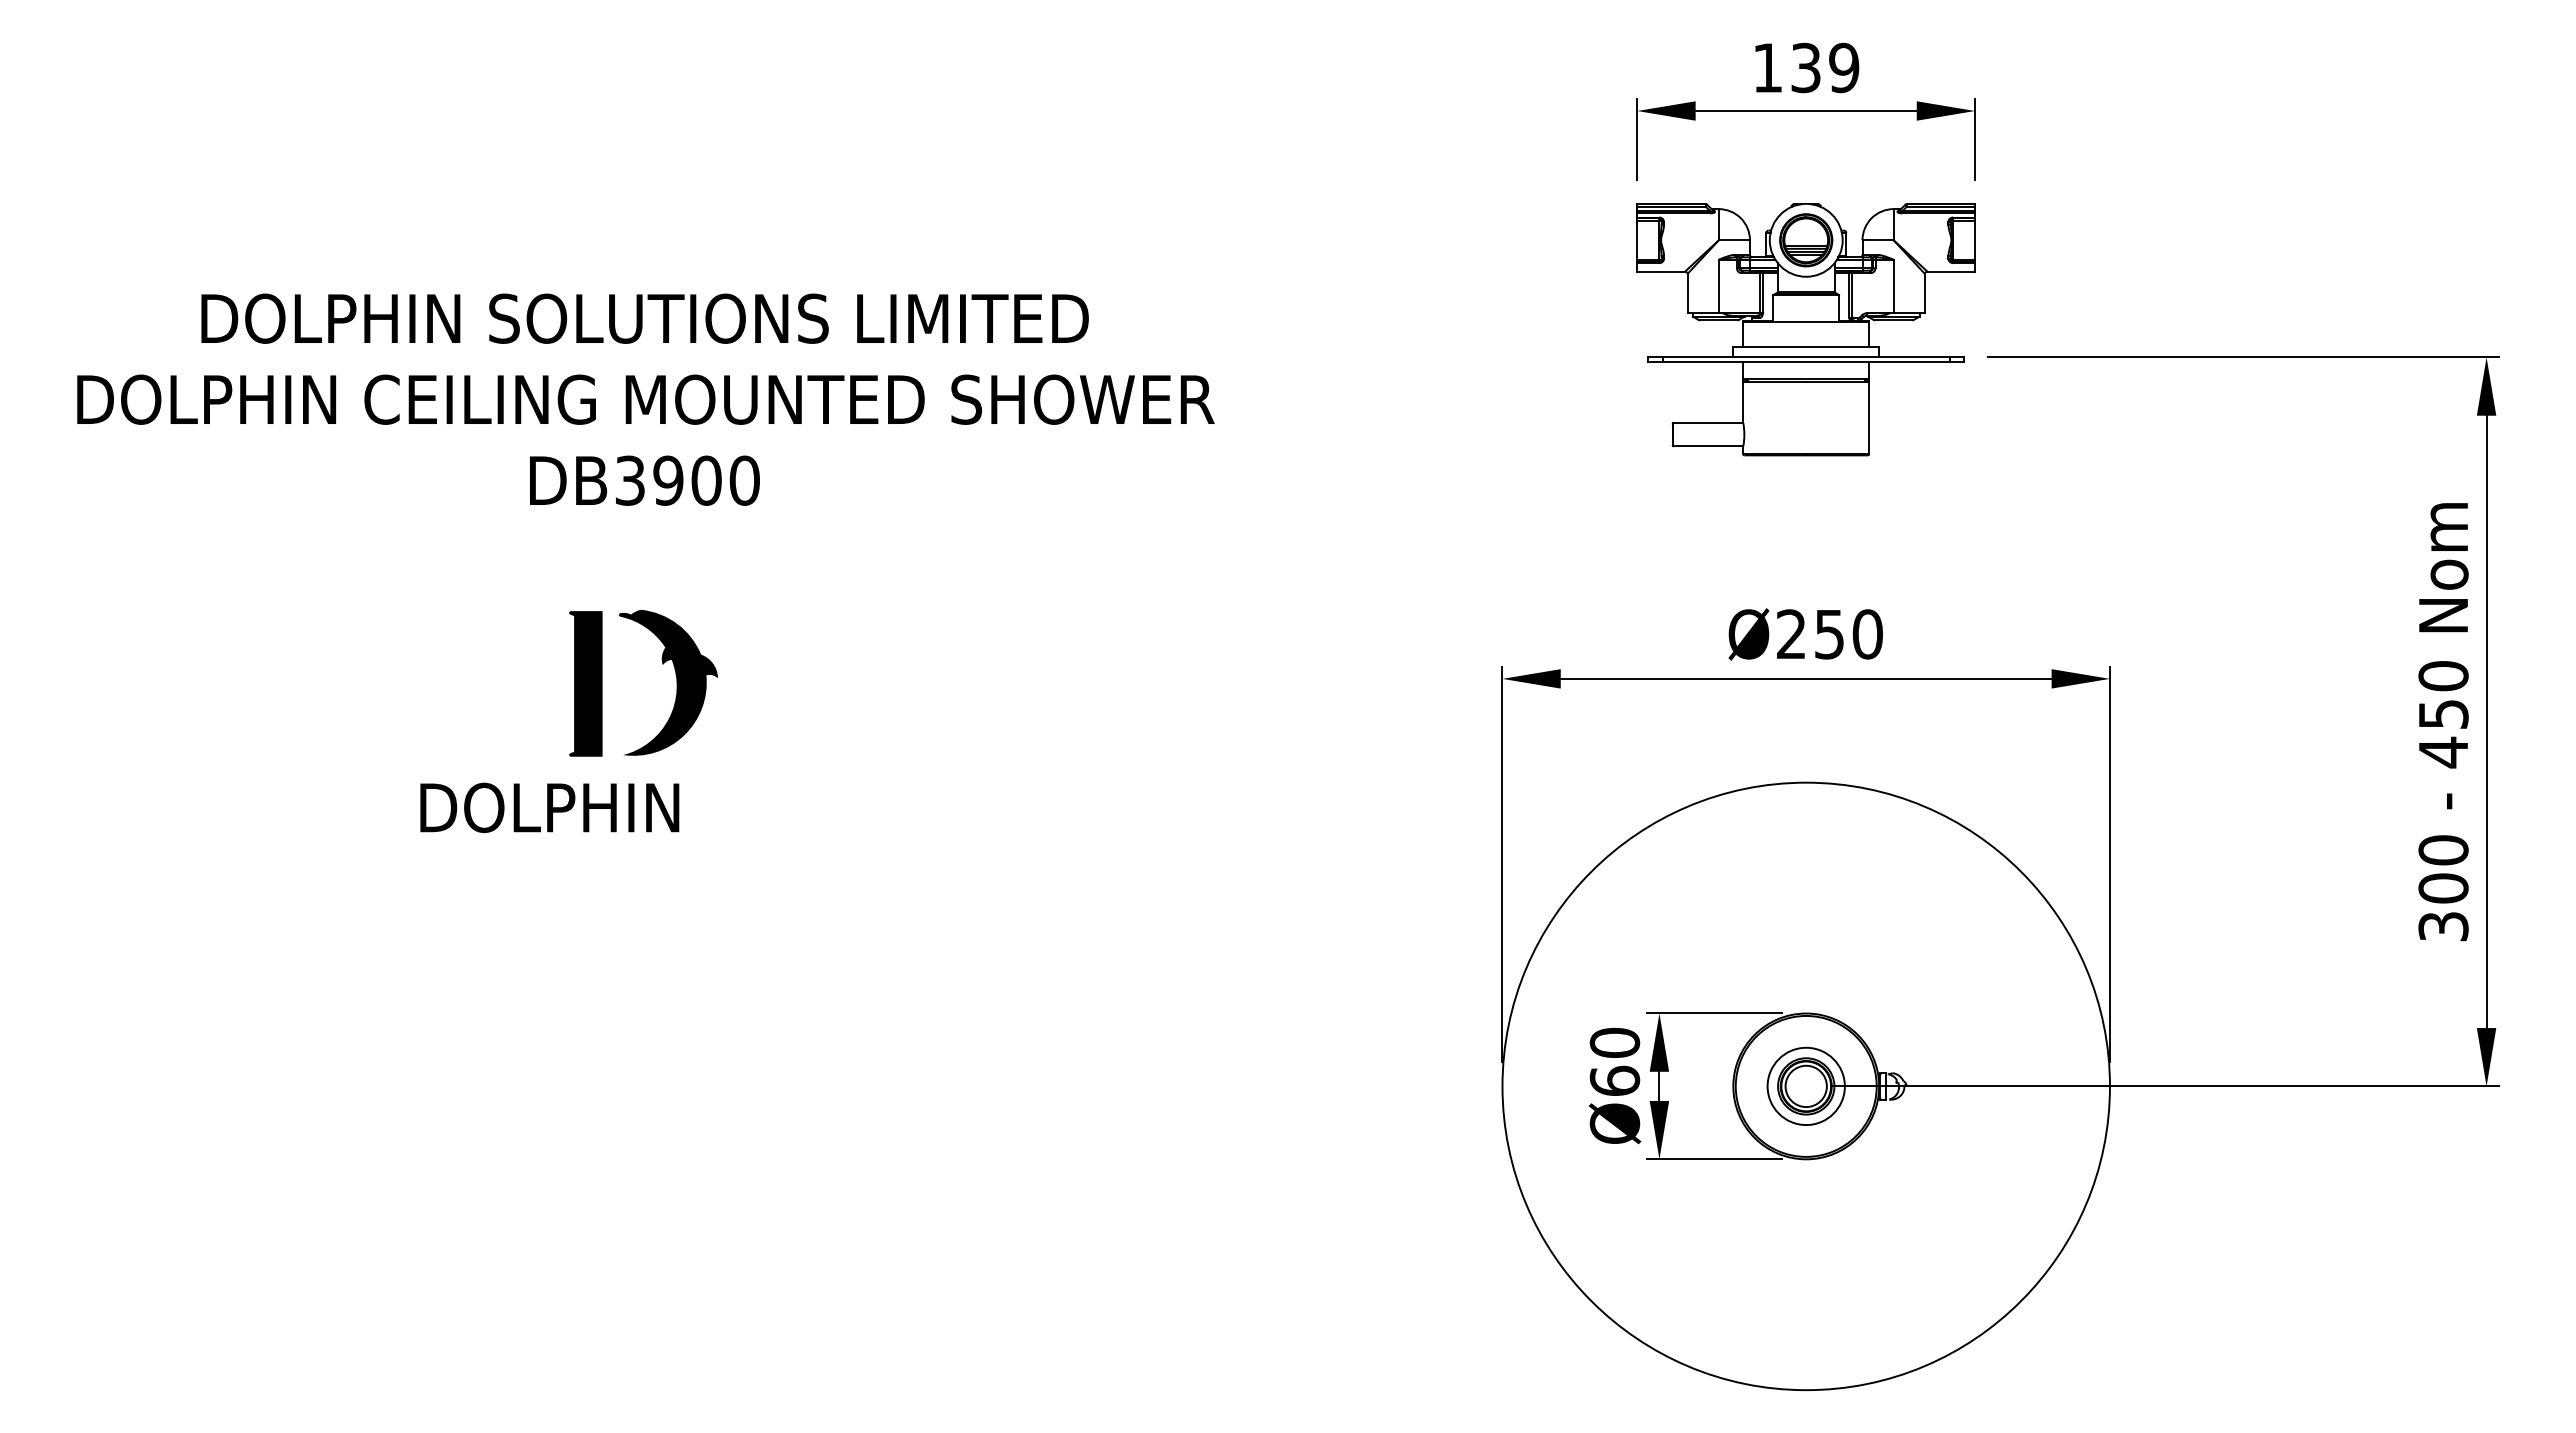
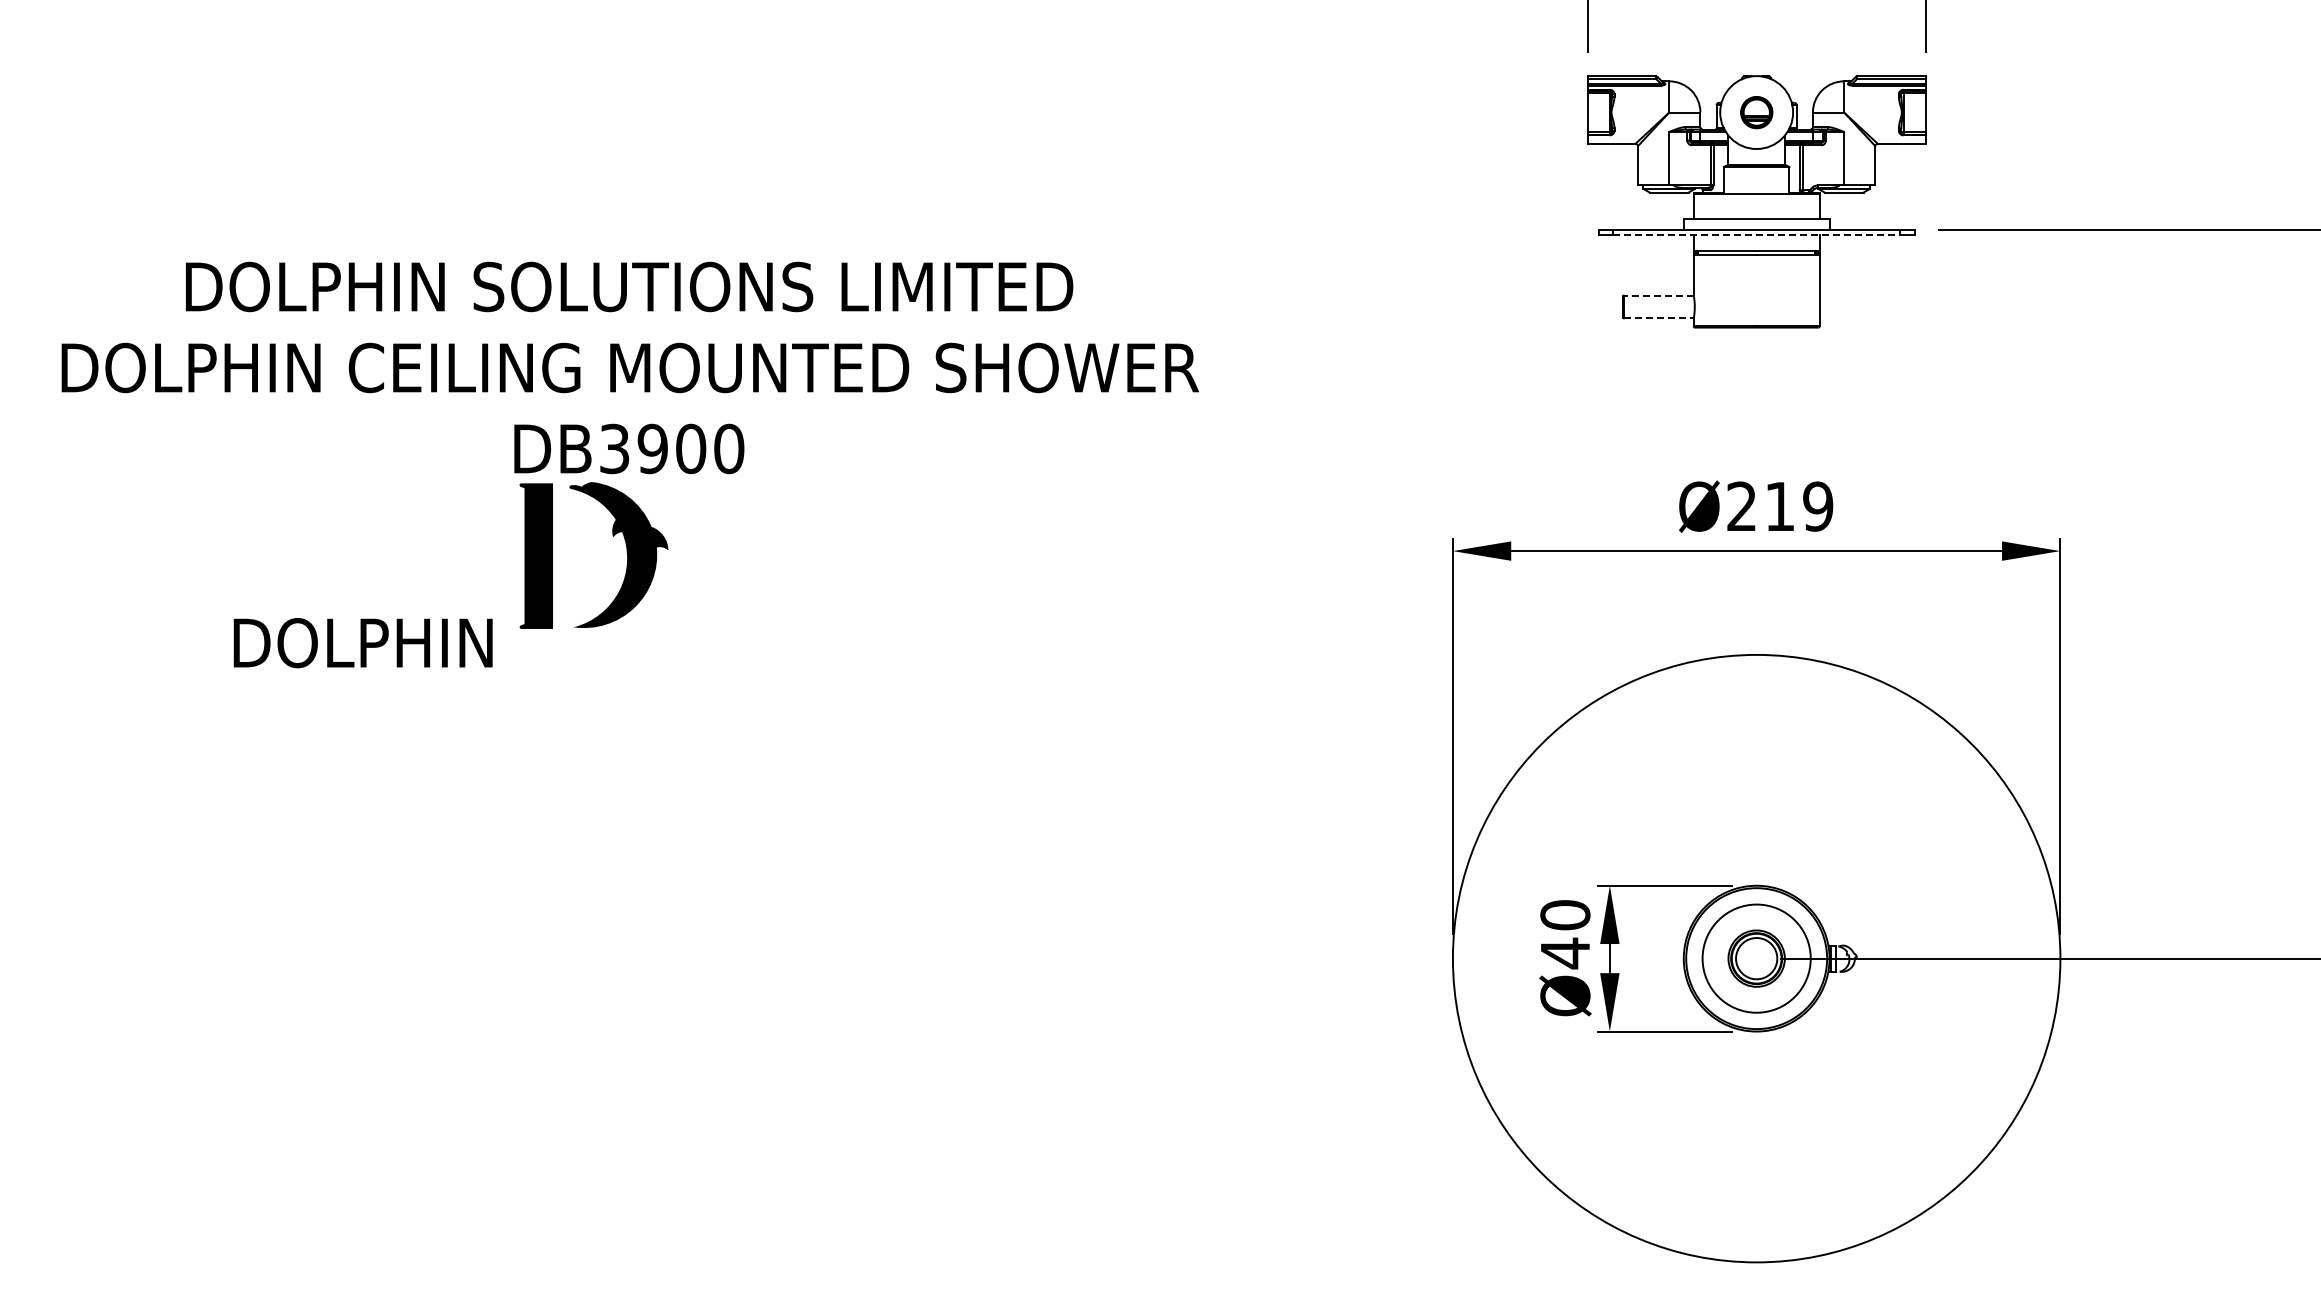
part: (1806, 240) -> (1756, 112), size x0.6
line: (1806, 362) -> (1756, 234), solid -> dashed
text: (645, 399) -> (629, 367), moved
line: (1708, 423) -> (1658, 295), solid -> dashed
line: (1708, 446) -> (1658, 318), solid -> dashed
text: (1848, 634) -> (1798, 506), Ø250 -> Ø219
text: (549, 807) -> (362, 642), moved
text: (1614, 1081) -> (1564, 953), Ø60 -> Ø40
circle: (1805, 1086) -> (1755, 958), size x1.4

